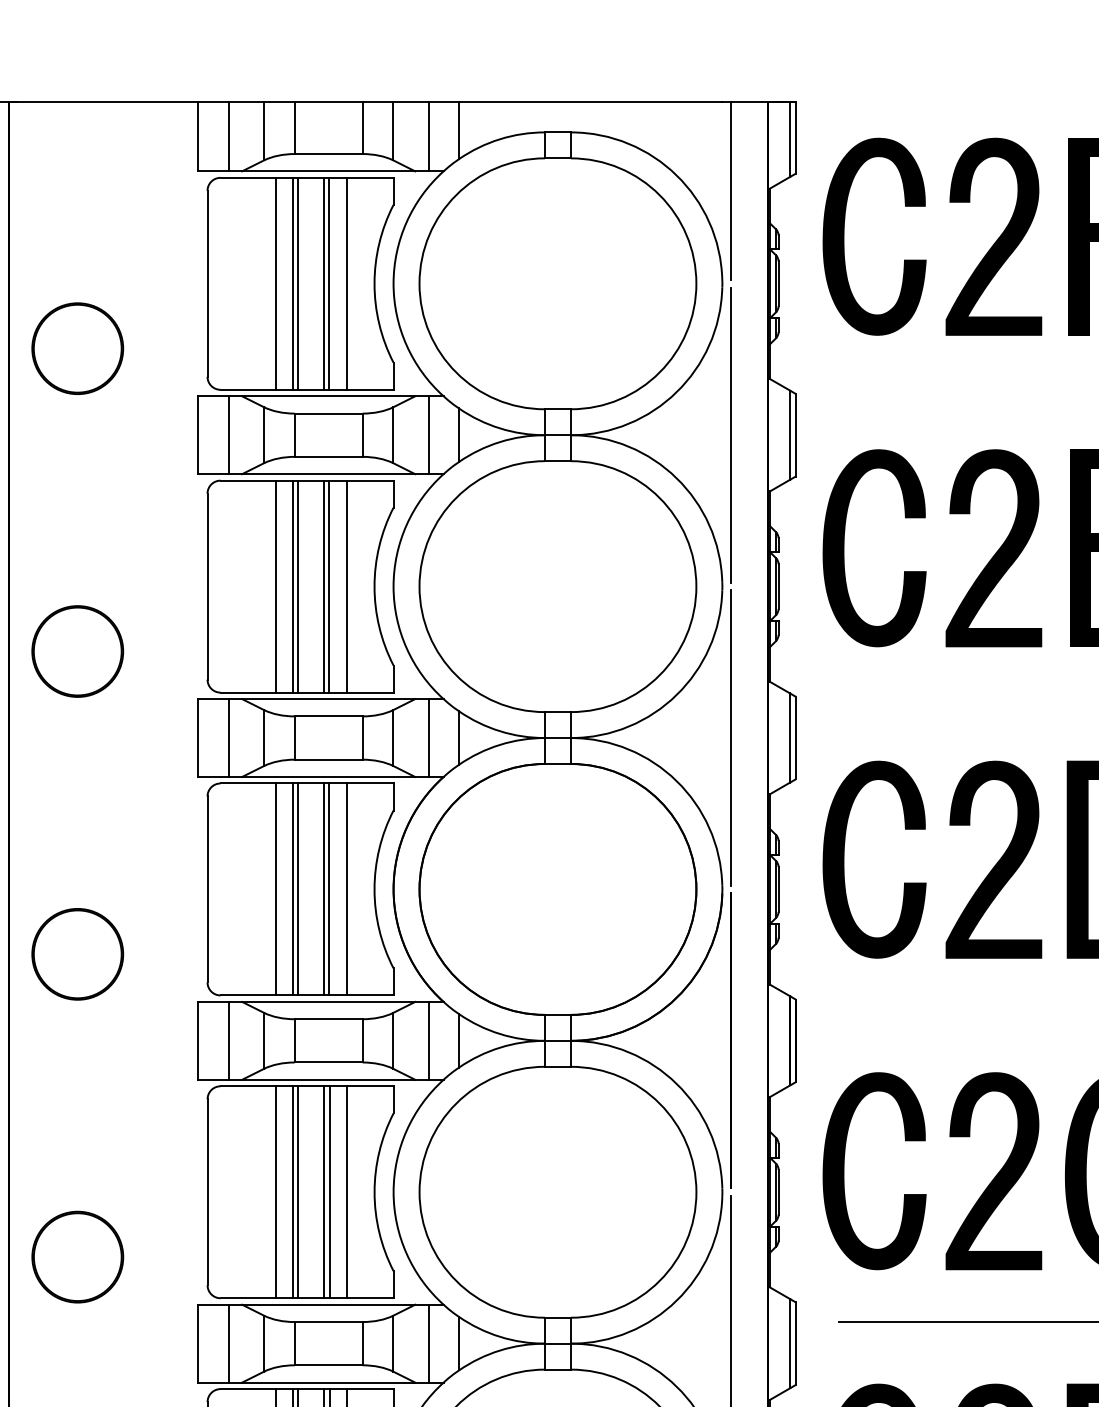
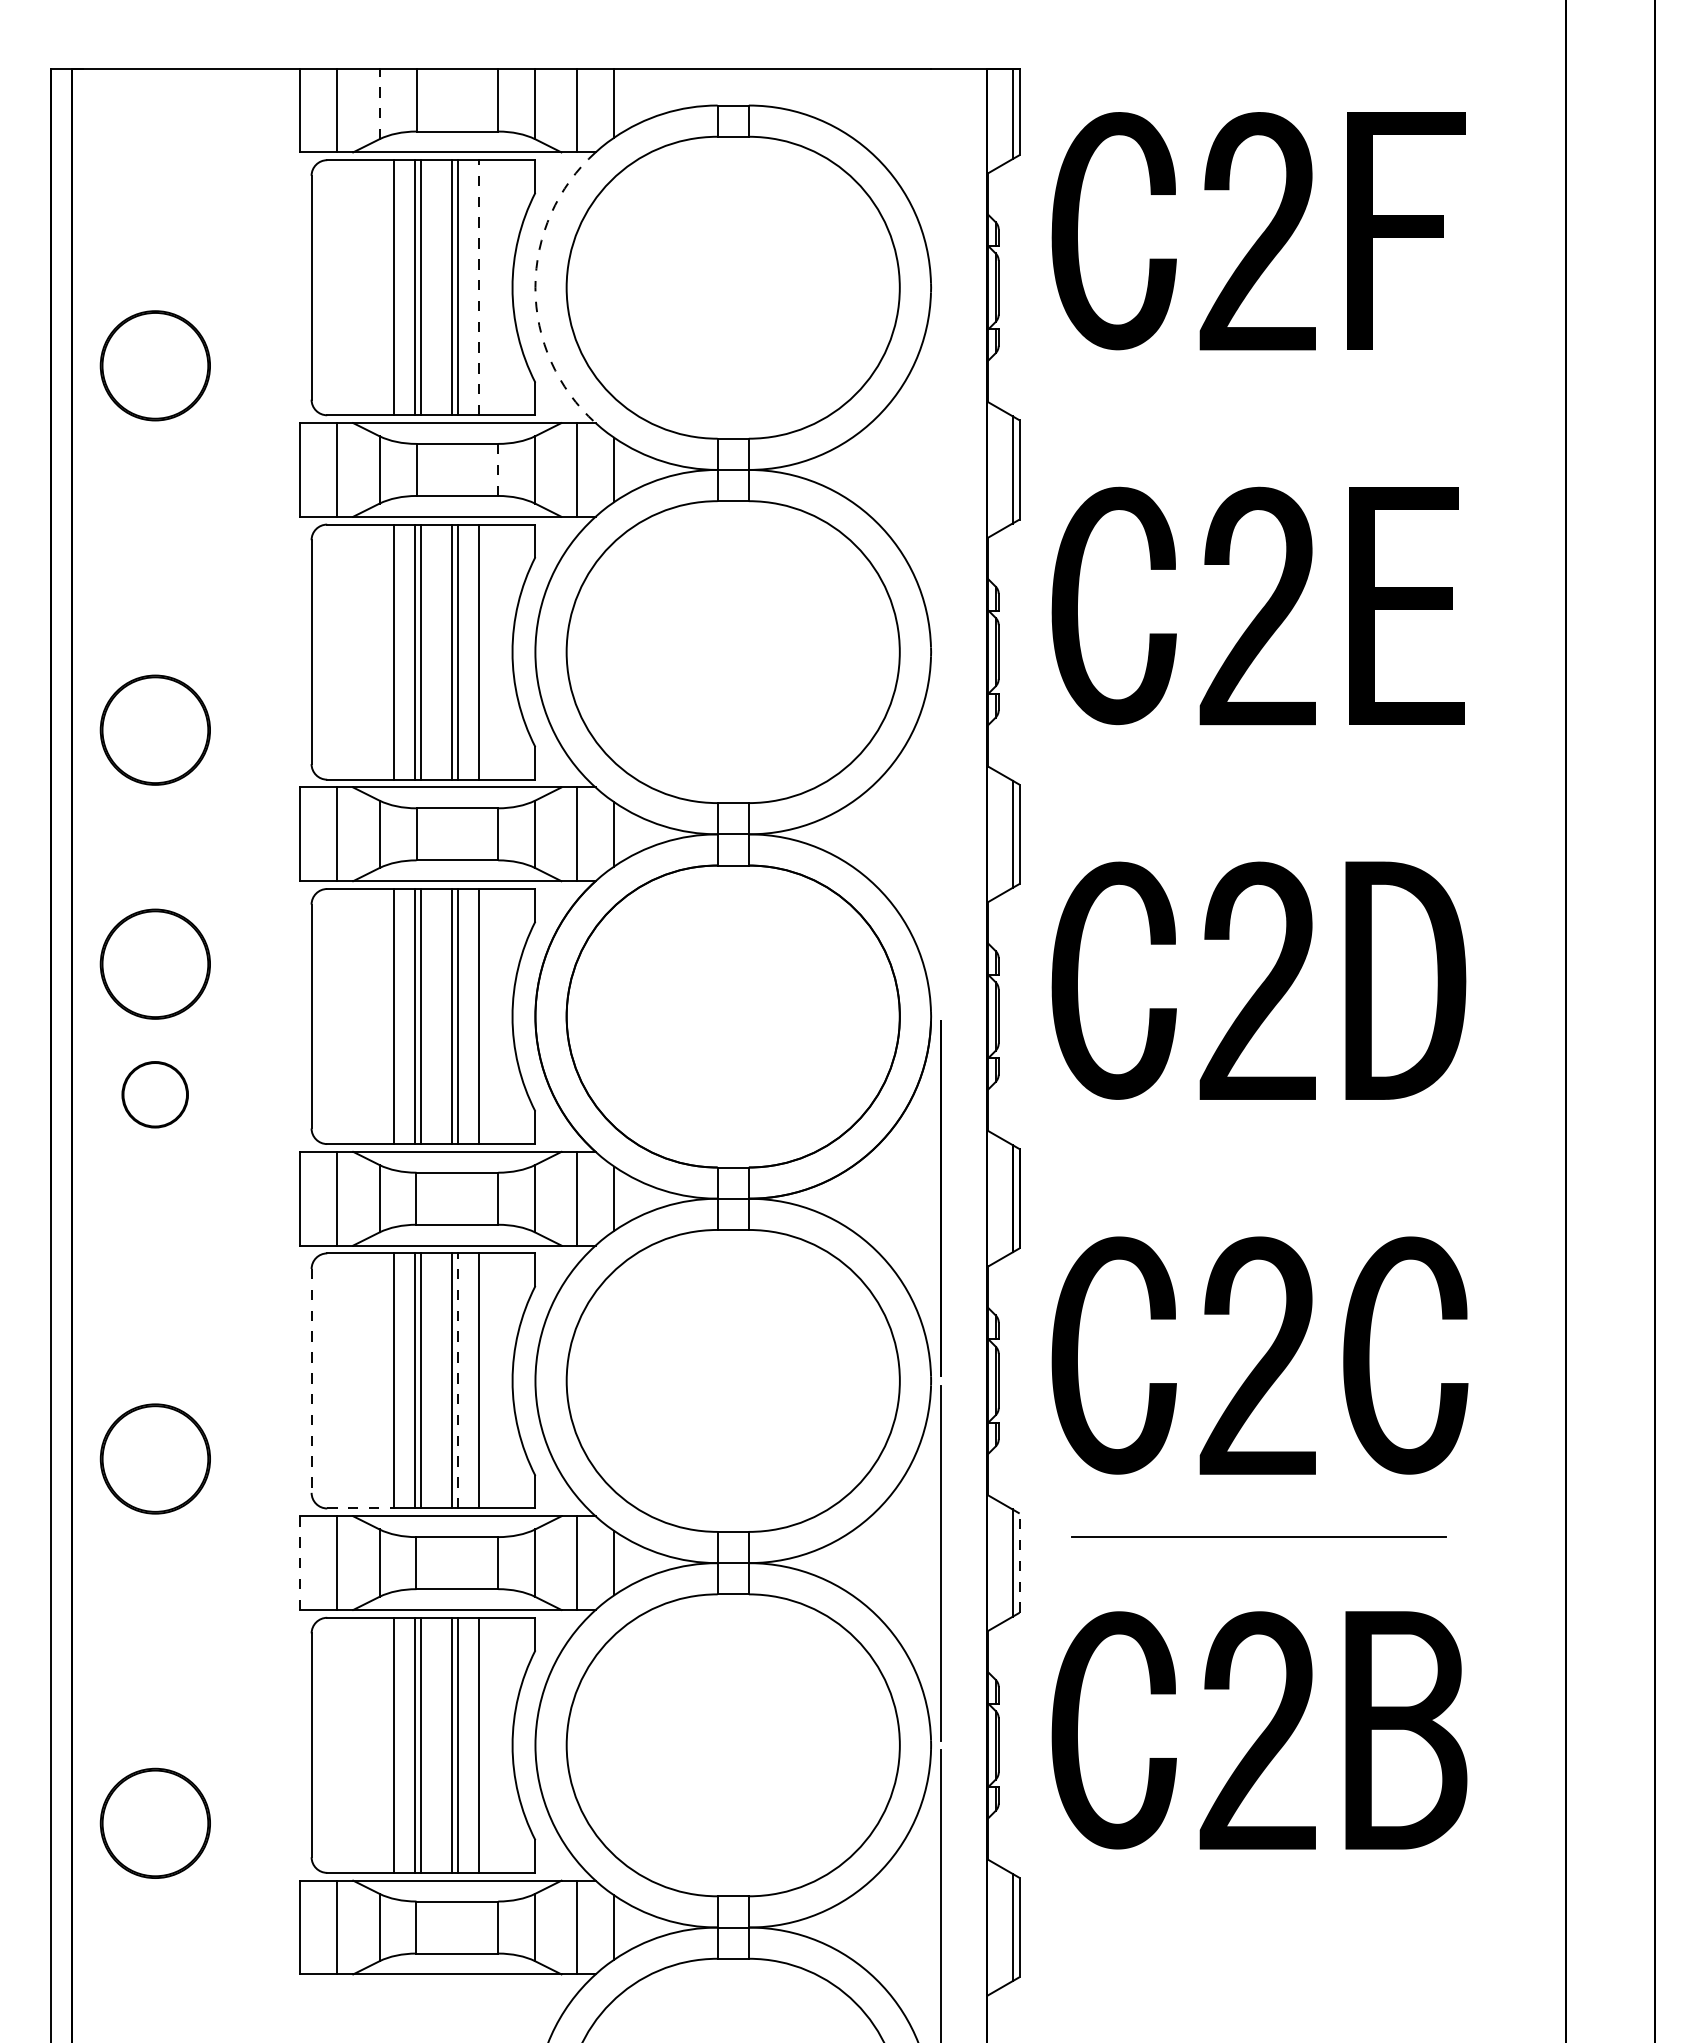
line: (263, 130) -> (379, 103), solid -> dashed
line: (731, 191) -> (941, 176), removed
line: (346, 283) -> (478, 287), solid -> dashed
arc: (393, 283) -> (535, 287), solid -> dashed
line: (362, 434) -> (498, 469), solid -> dashed
line: (731, 434) -> (941, 469), removed
line: (731, 737) -> (941, 833), removed
part: (77, 845) -> (154, 963), added
part: (77, 954) -> (154, 1094), size x0.6
line: (207, 1191) -> (311, 1380), solid -> dashed
line: (329, 1191) -> (458, 1380), solid -> dashed
line: (248, 1298) -> (360, 1508), solid -> dashed
line: (198, 1343) -> (300, 1563), solid -> dashed
line: (795, 1343) -> (1019, 1563), solid -> dashed

